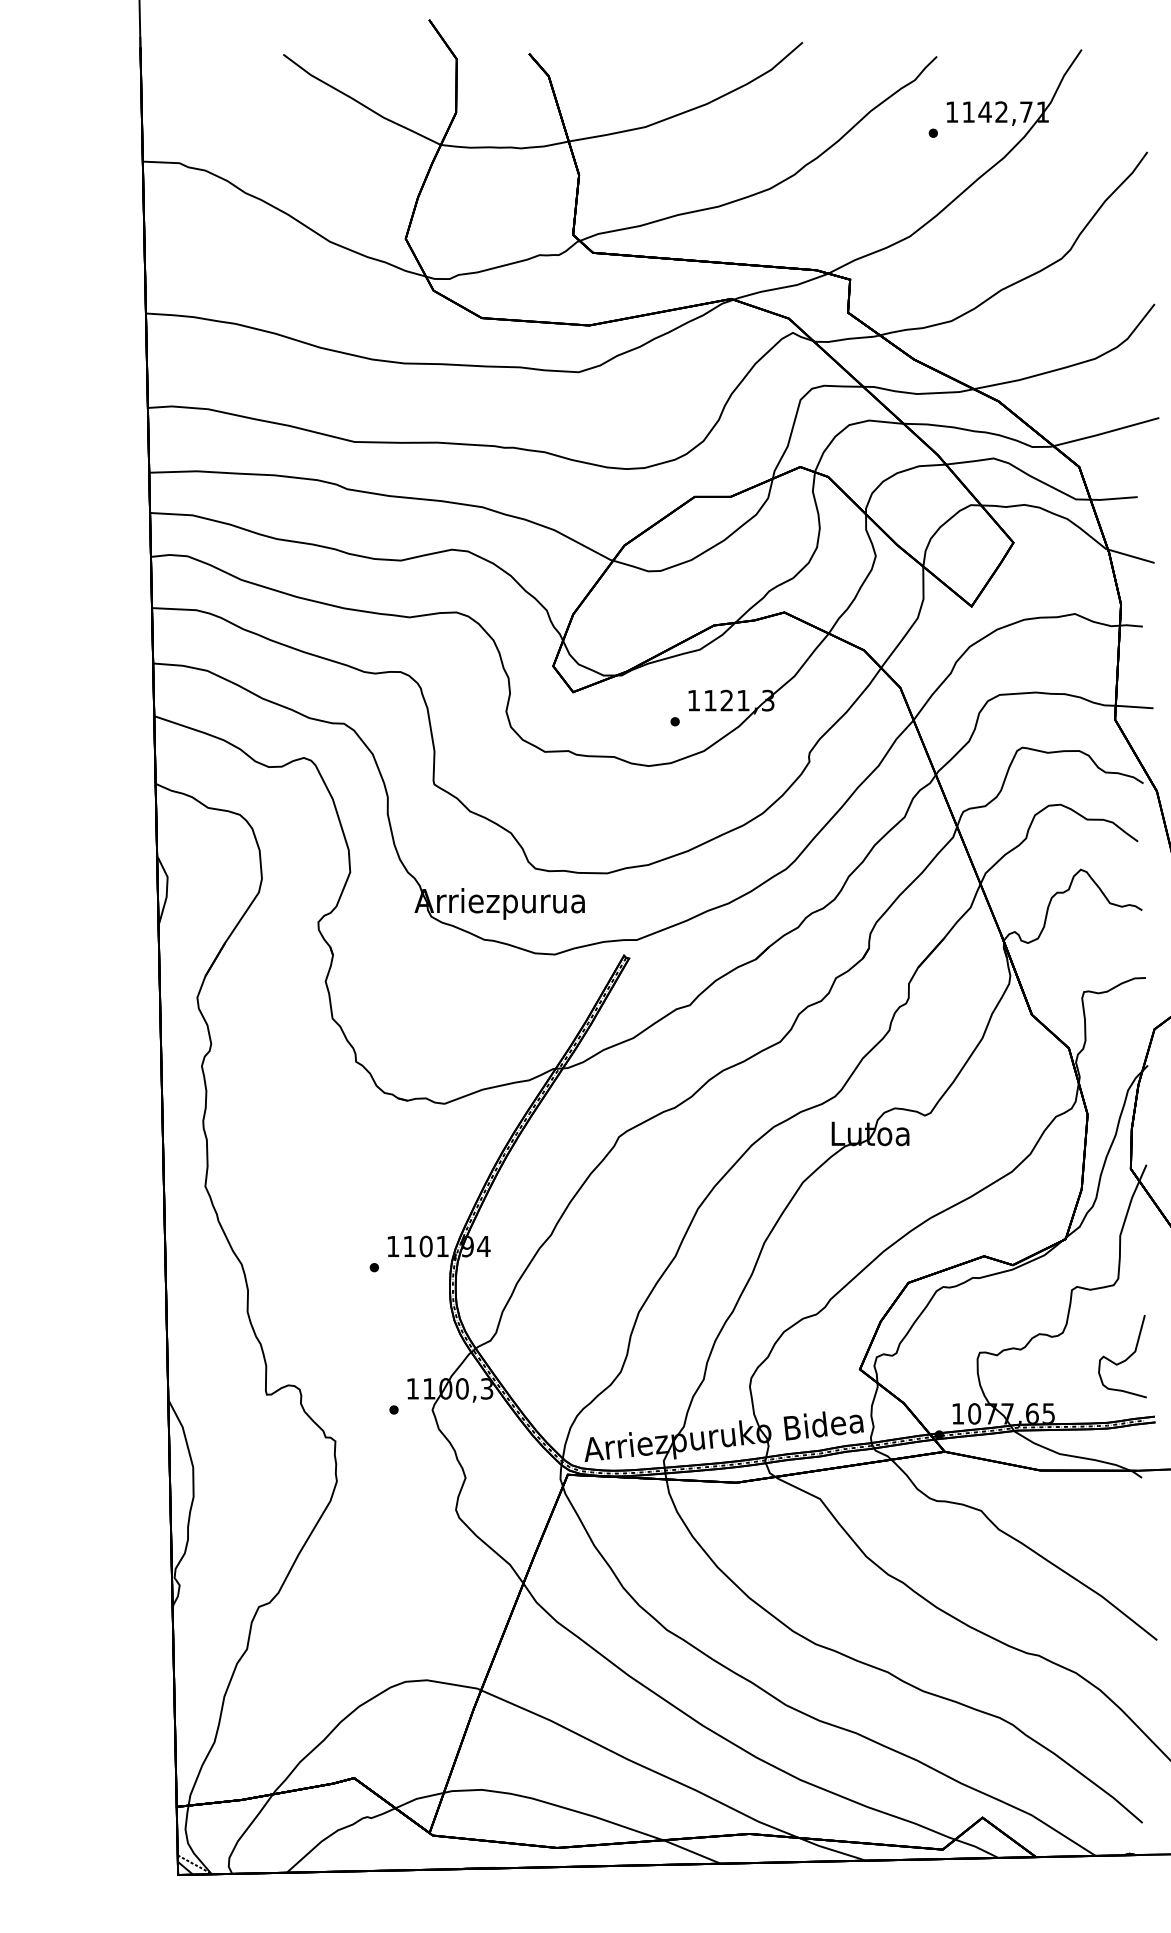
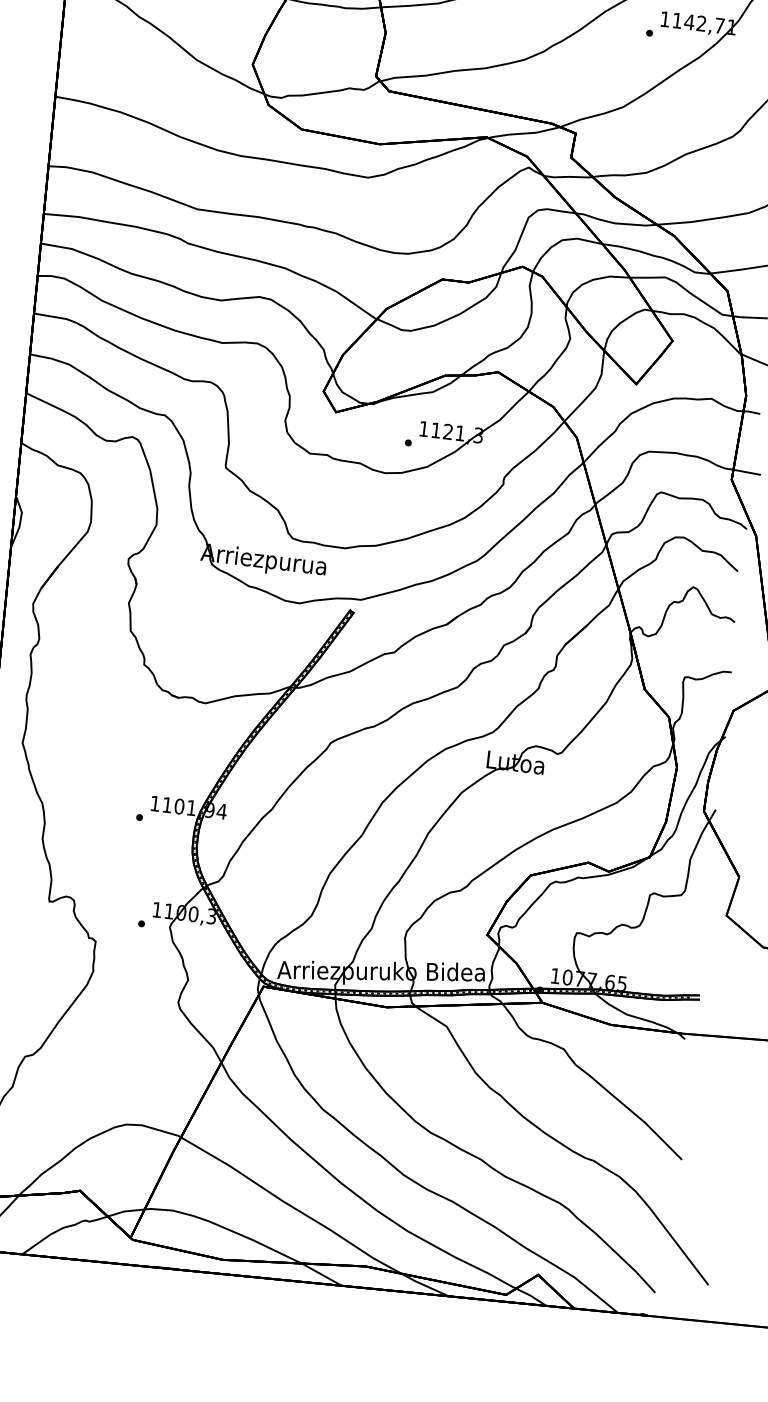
curve: (1123, 1360) -> (681, 951), removed

